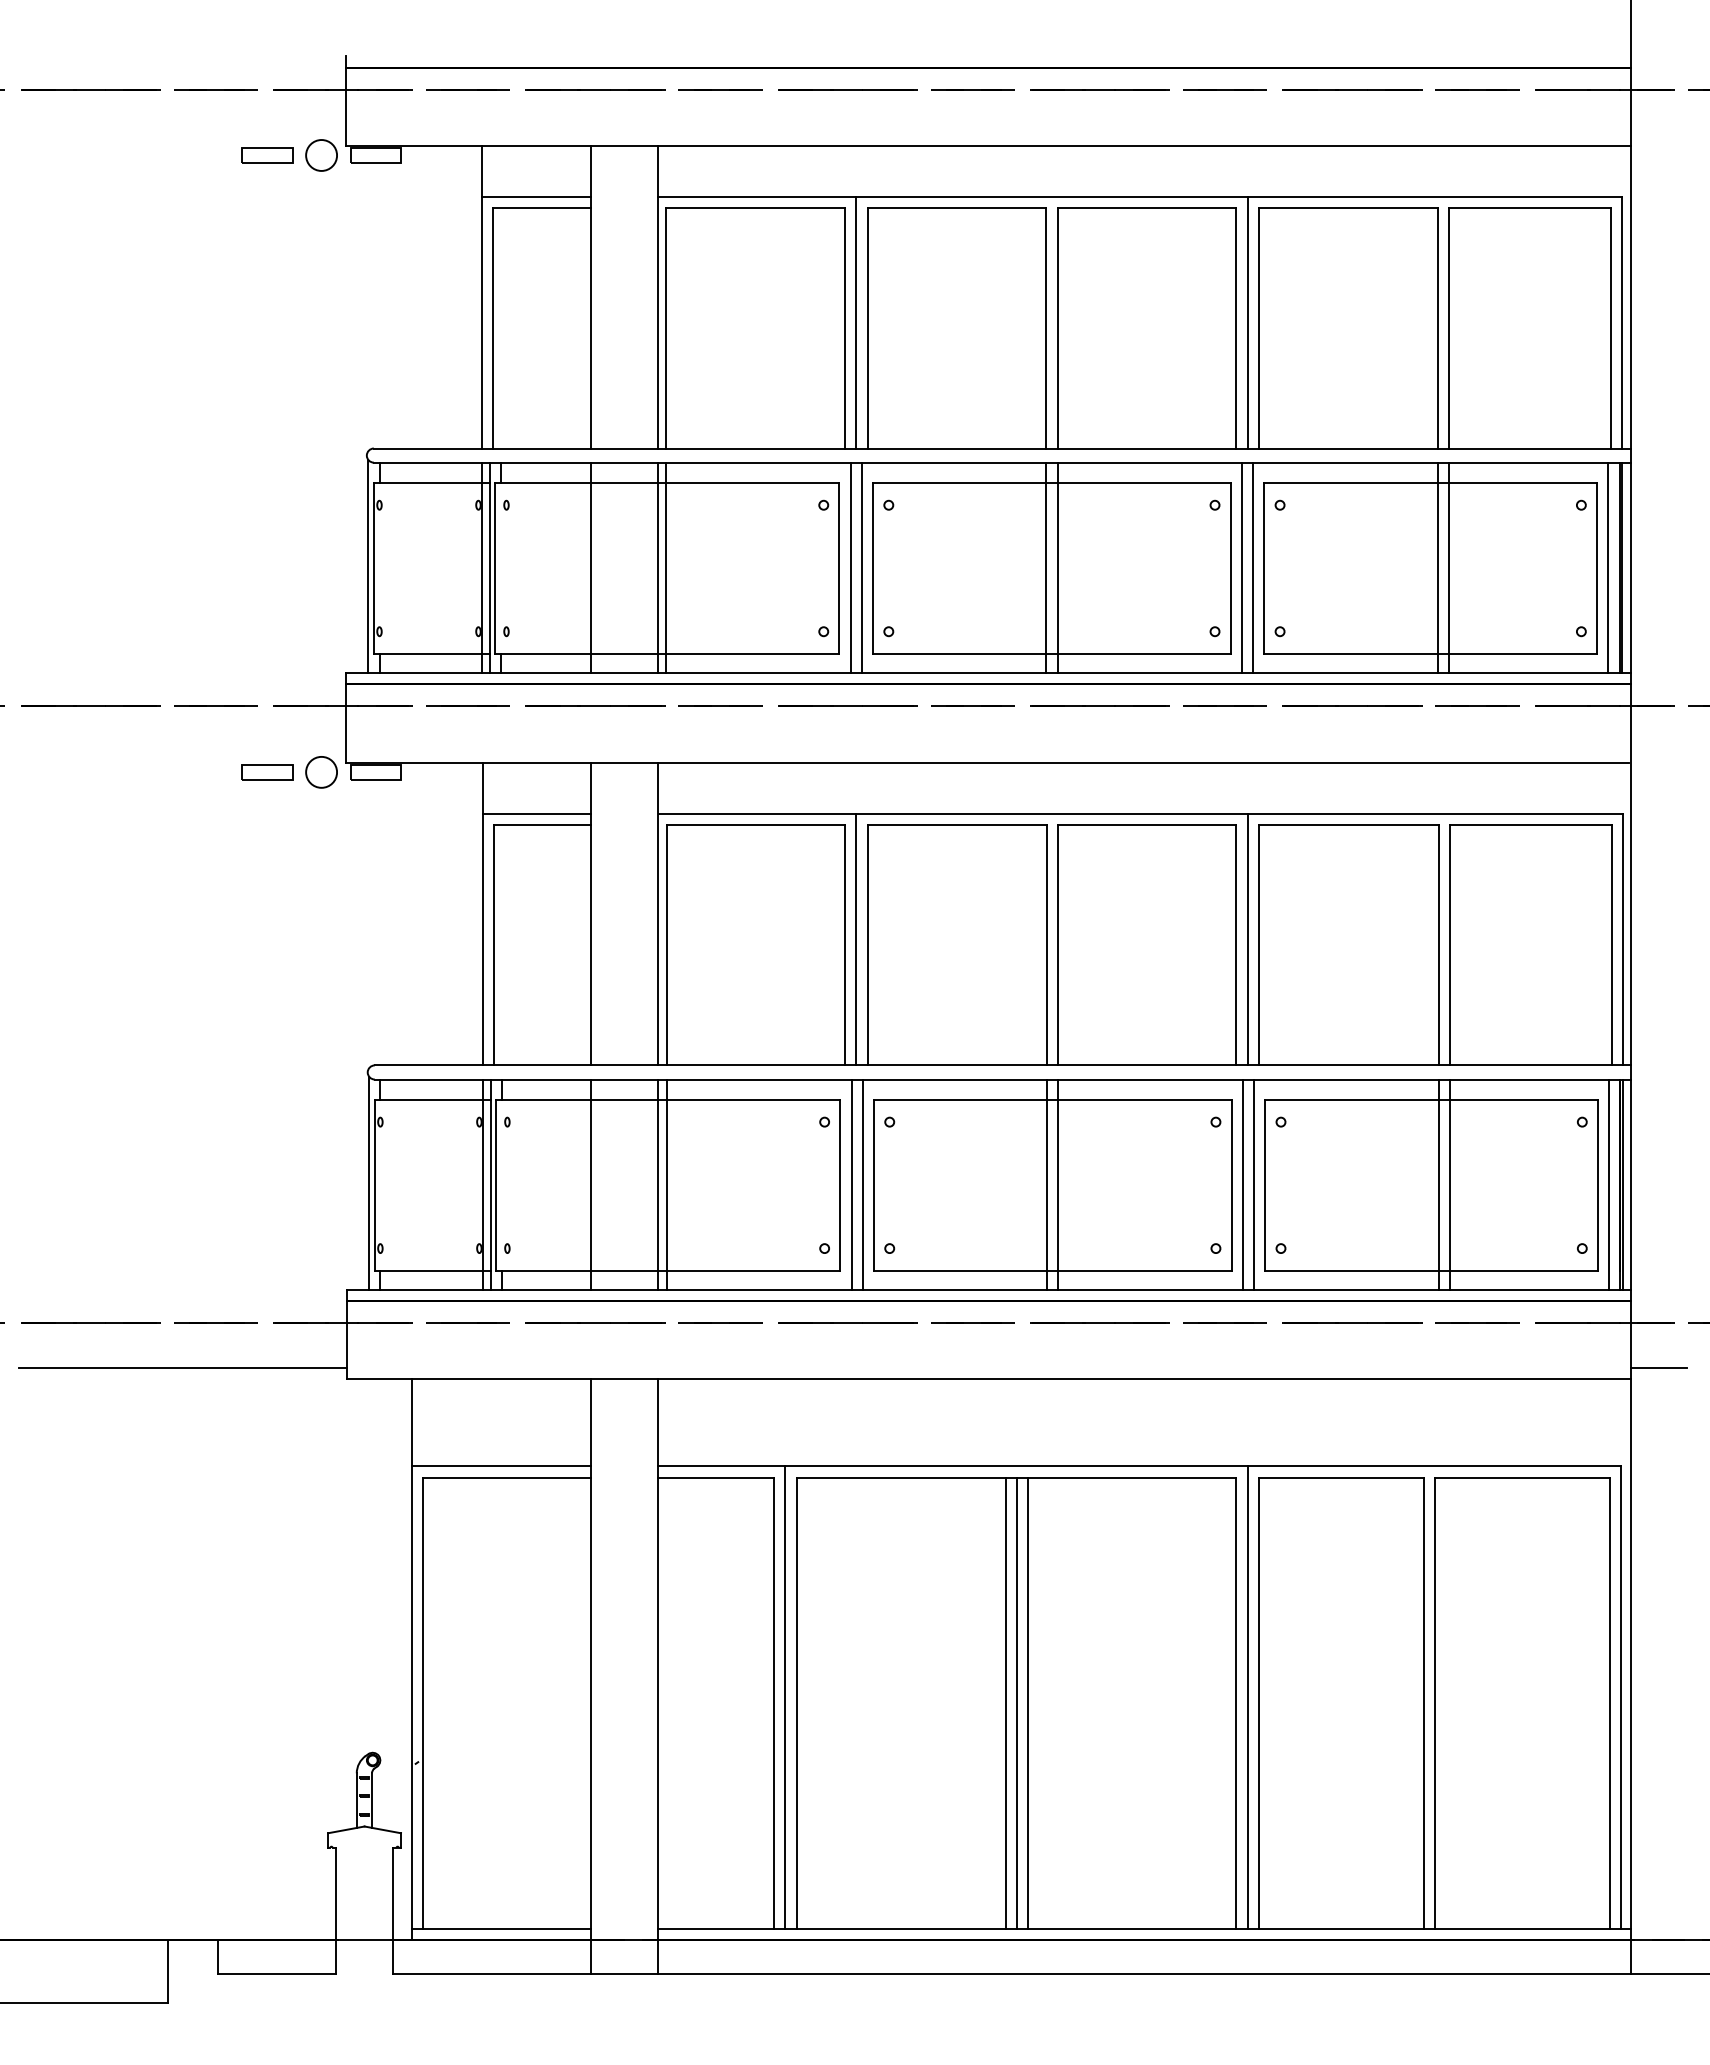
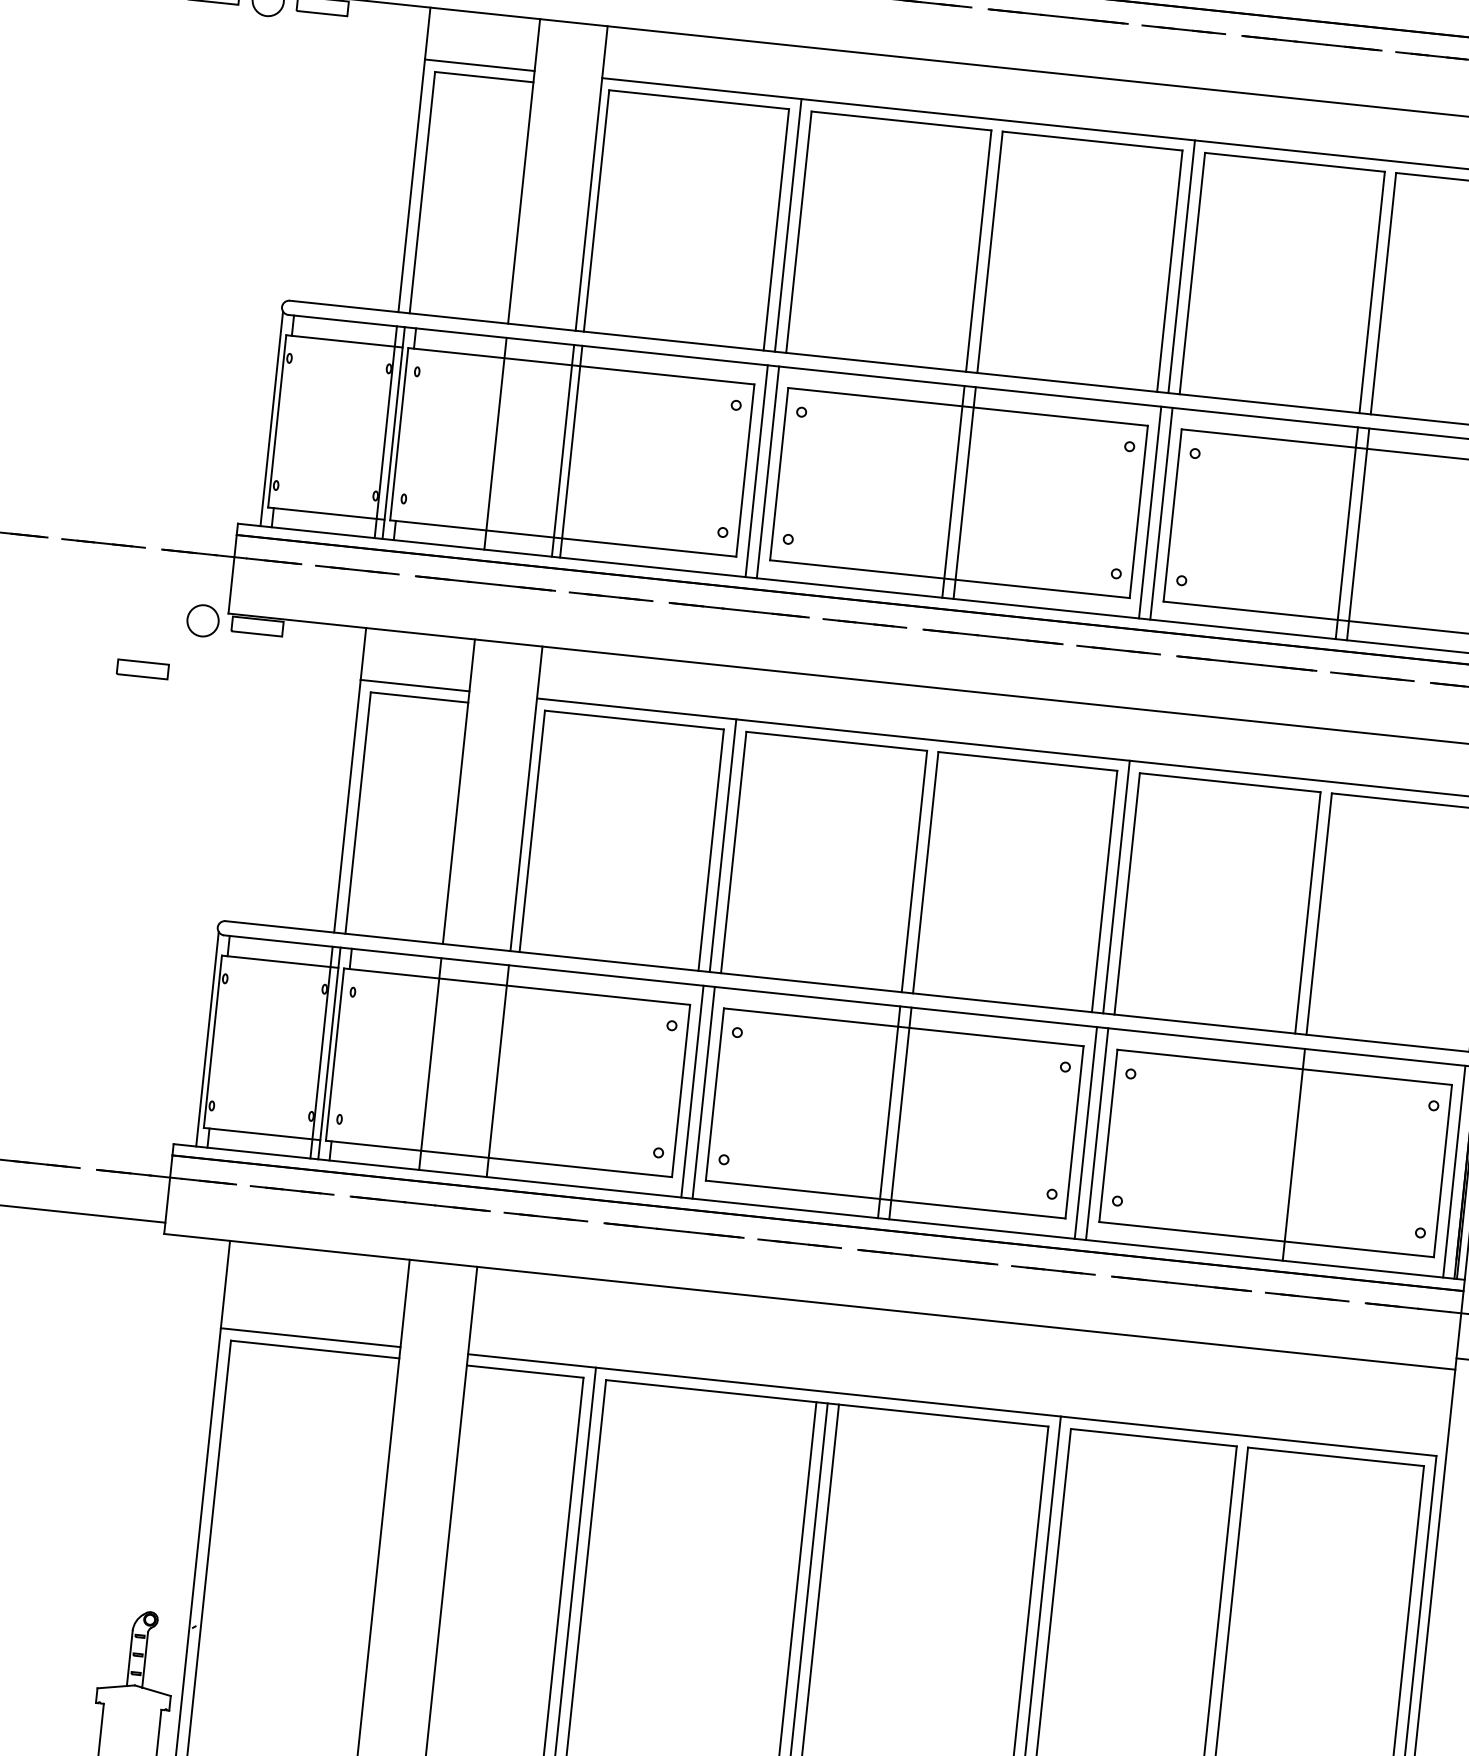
part: (267, 772) -> (142, 669), moved
line: (667, 1184) -> (507, 1071), removed
line: (1438, 1184) -> (1282, 1153), removed

